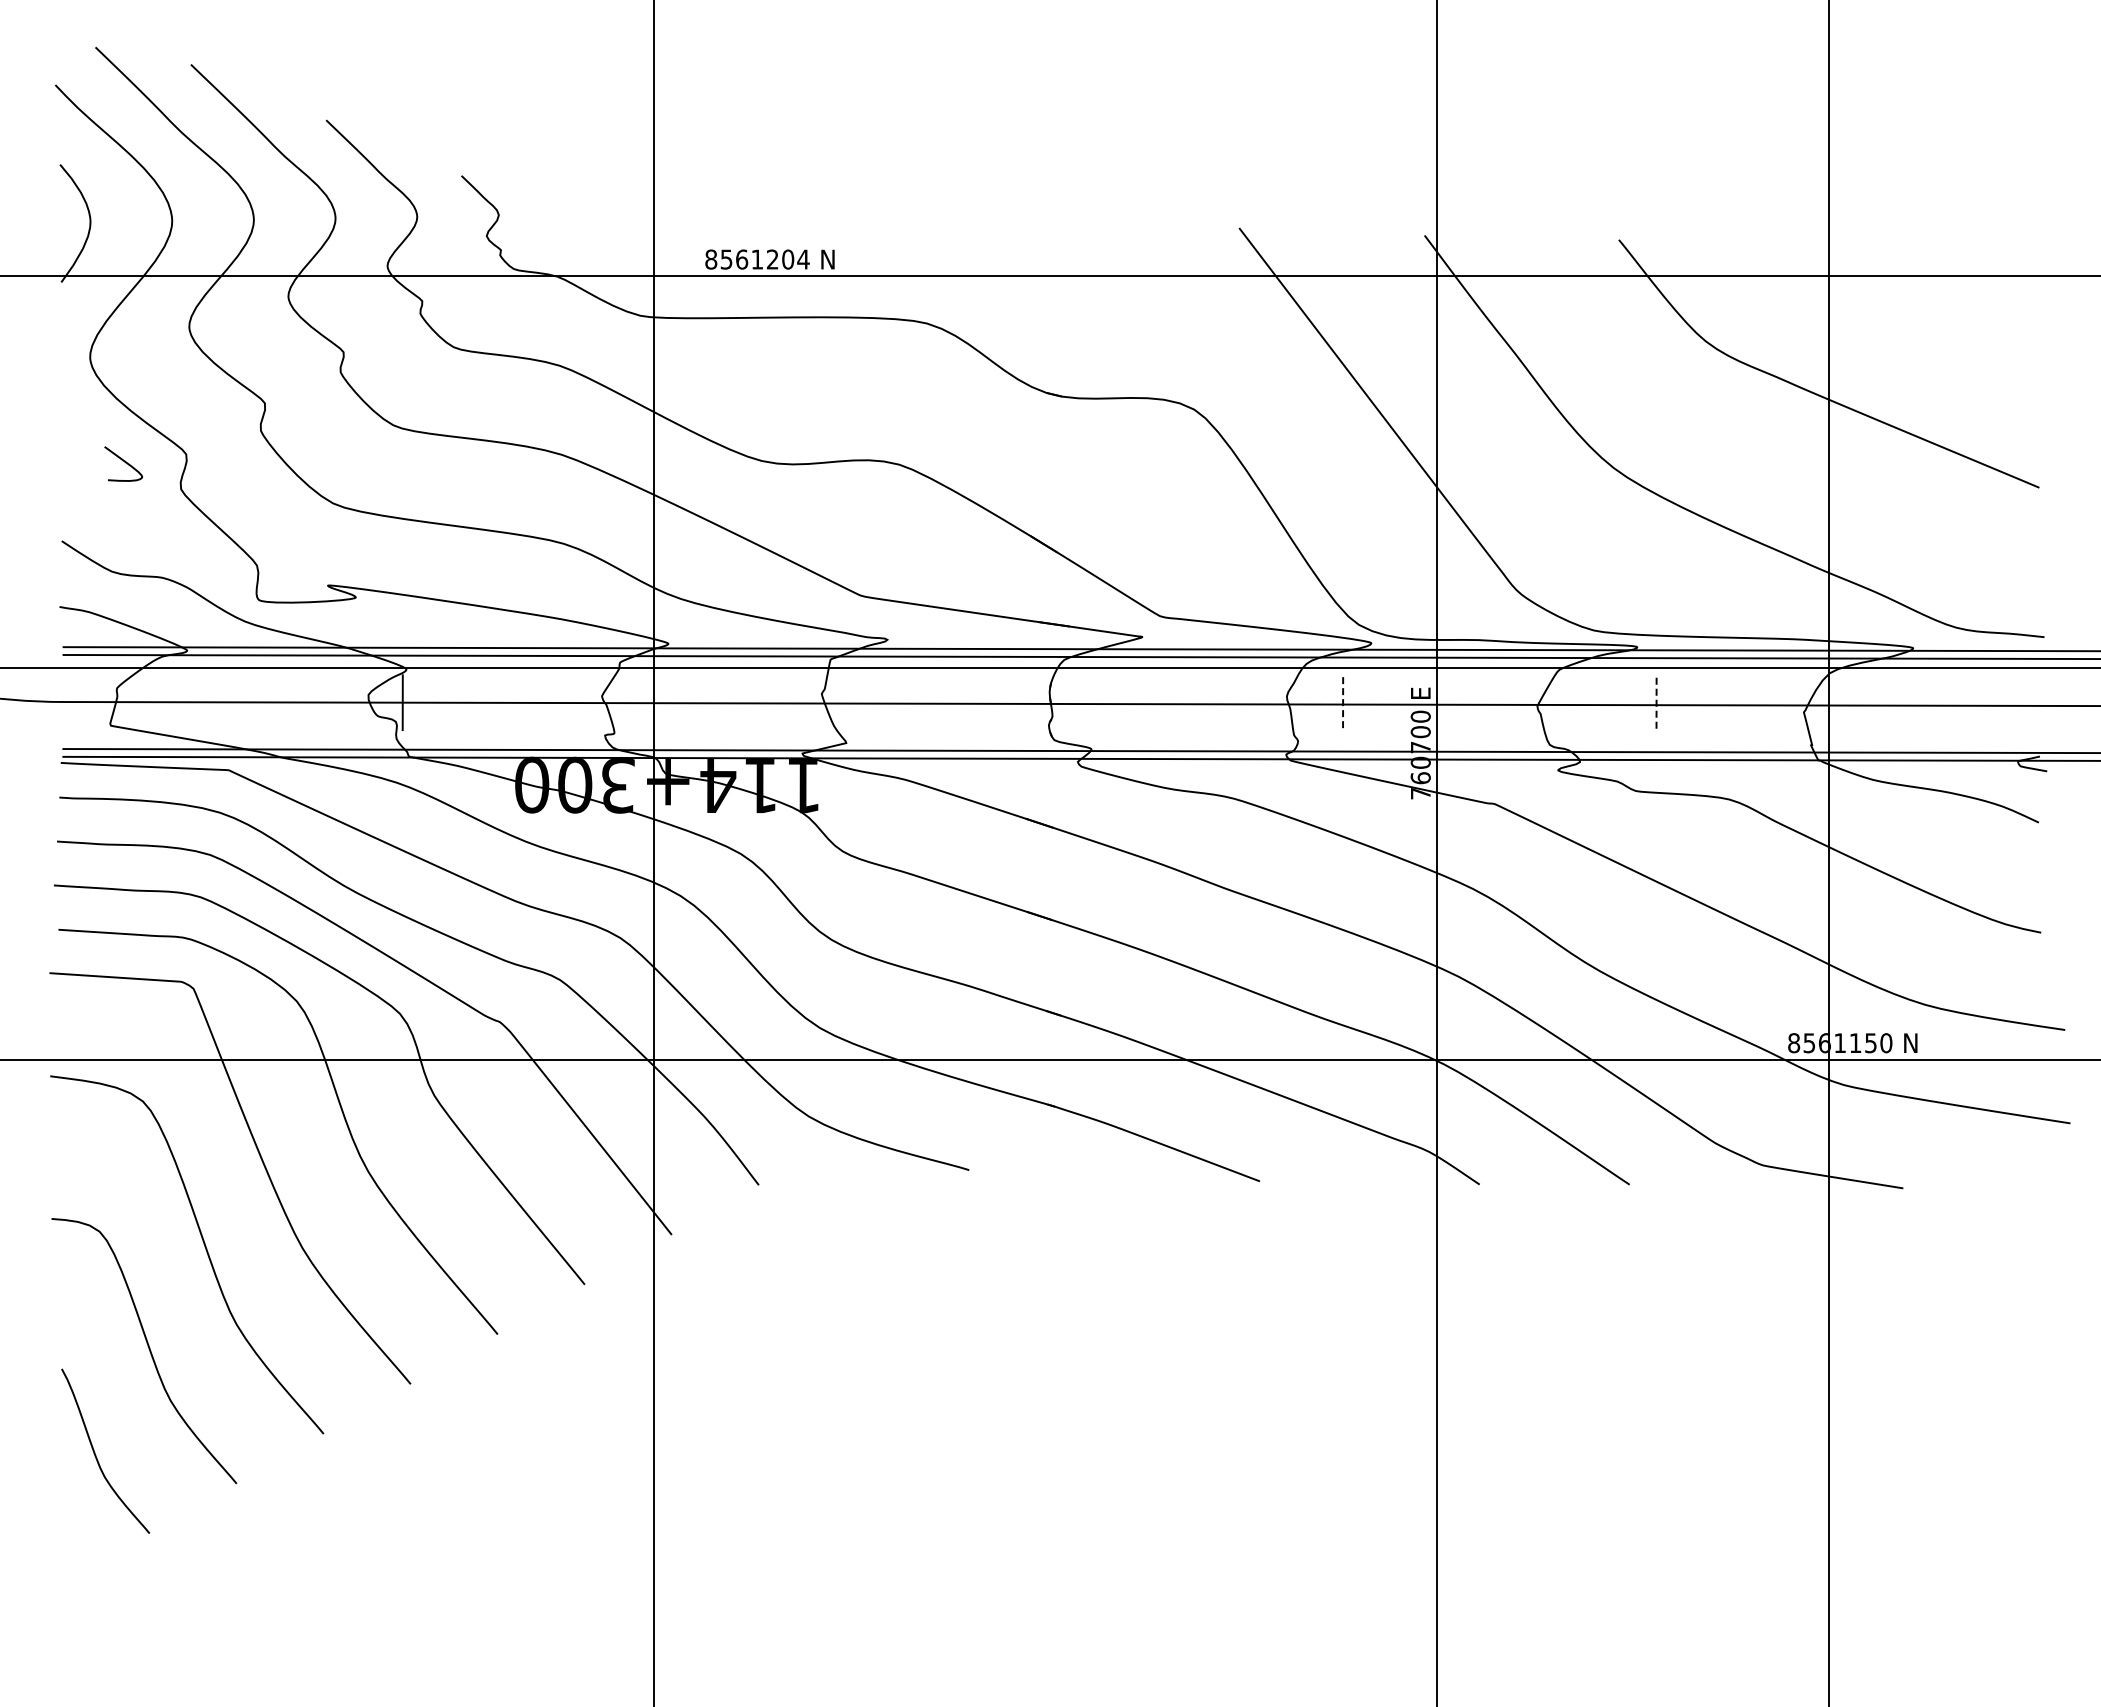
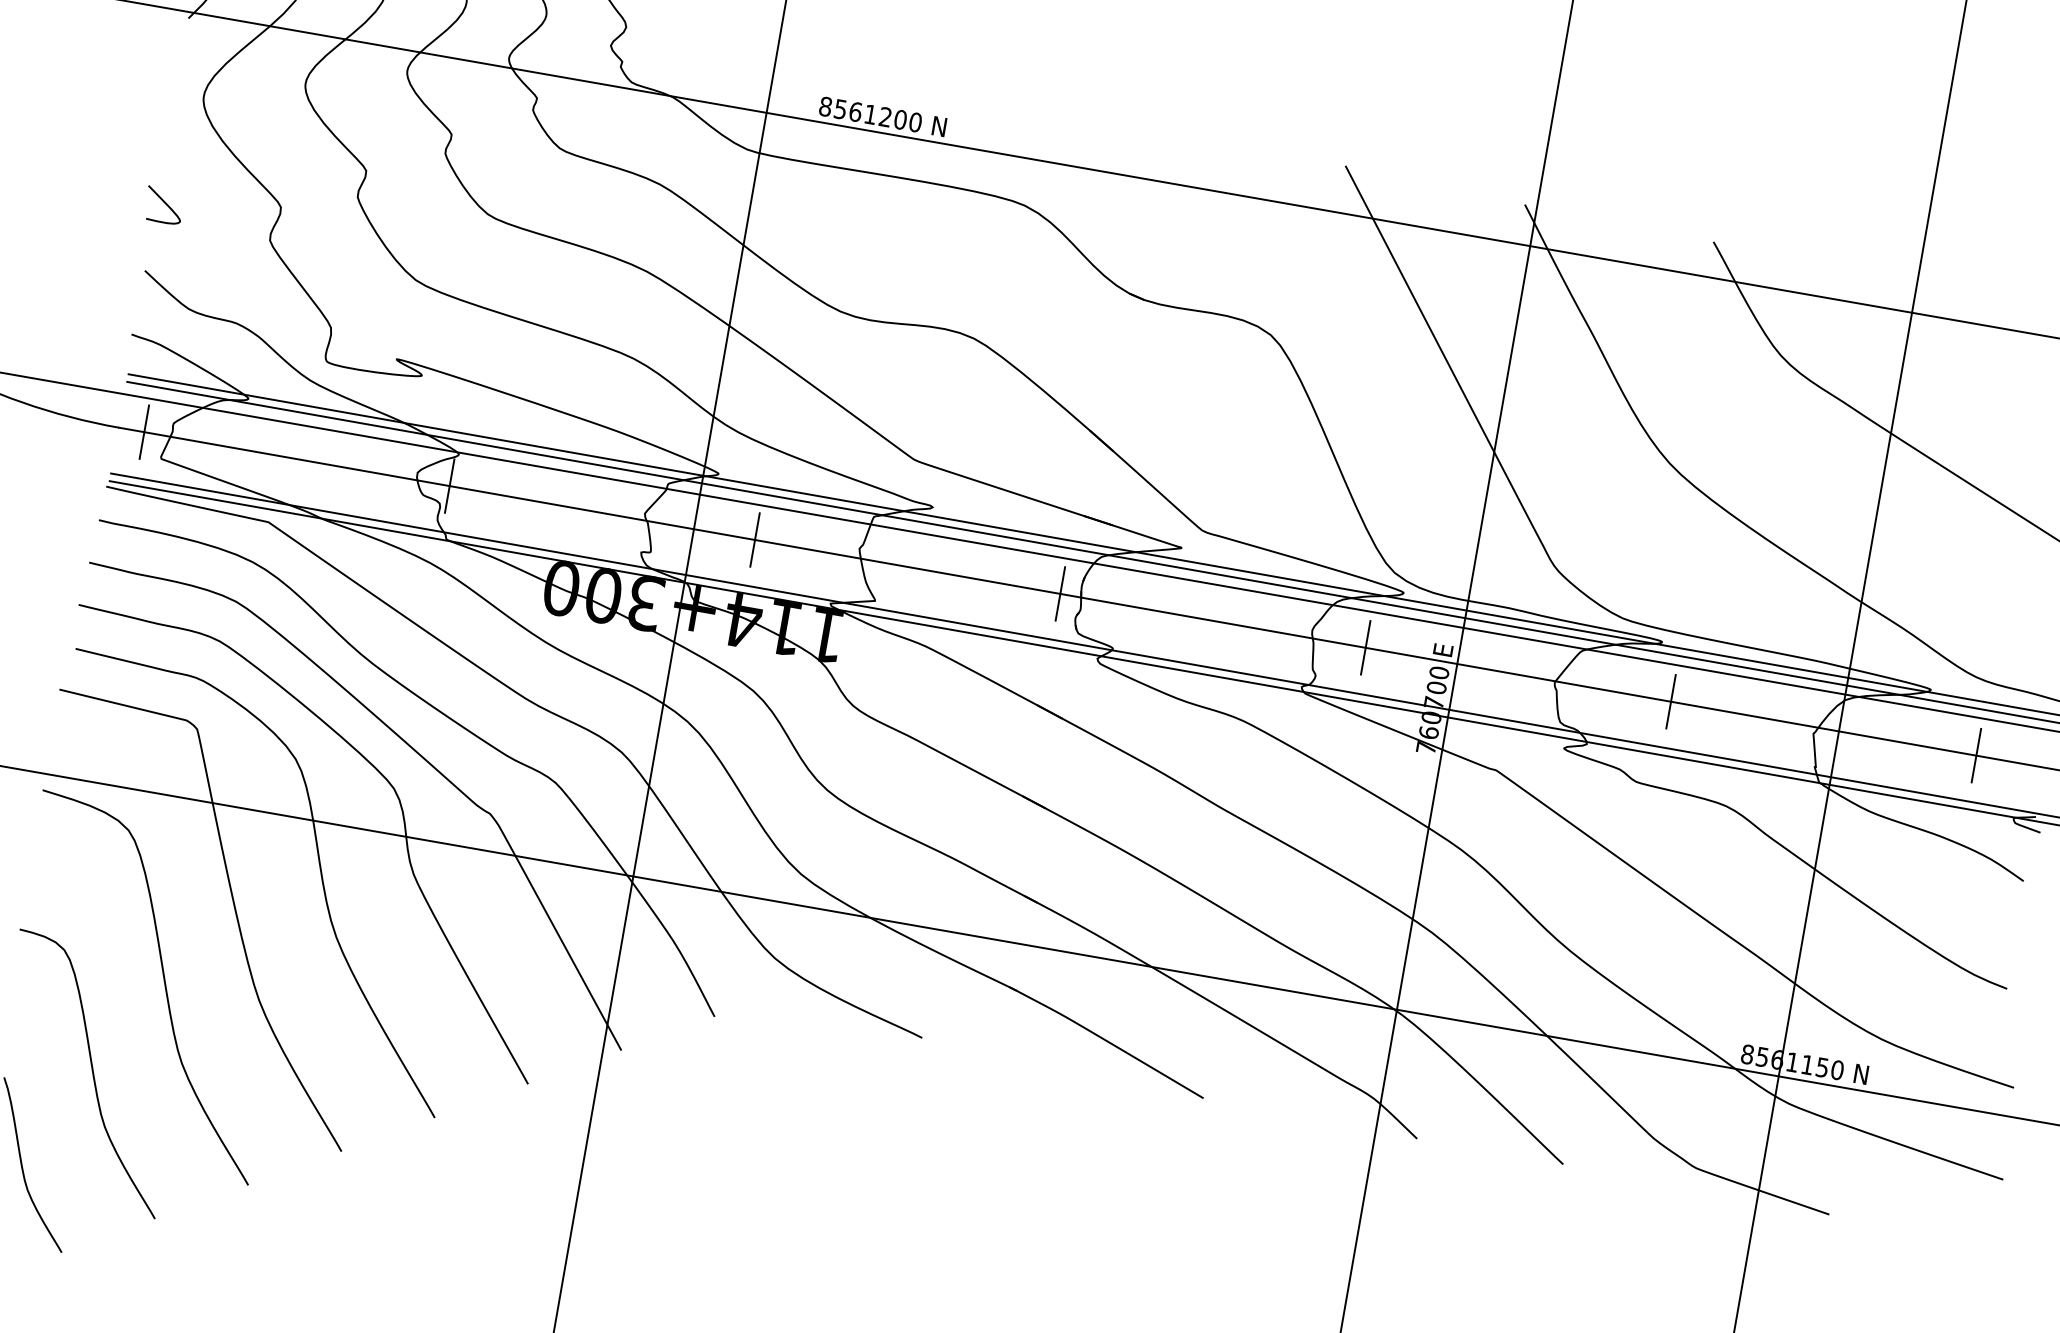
text: (803, 259) -> (915, 122), 8561204 -> 8561200
curve: (124, 462) -> (165, 204), moved
line: (89, 701) -> (144, 431), added
line: (716, 702) -> (755, 539), added
line: (1029, 703) -> (1060, 593), added
line: (1343, 705) -> (1365, 648), dashed -> solid
line: (1656, 705) -> (1670, 702), dashed -> solid
line: (1969, 705) -> (1975, 755), added

